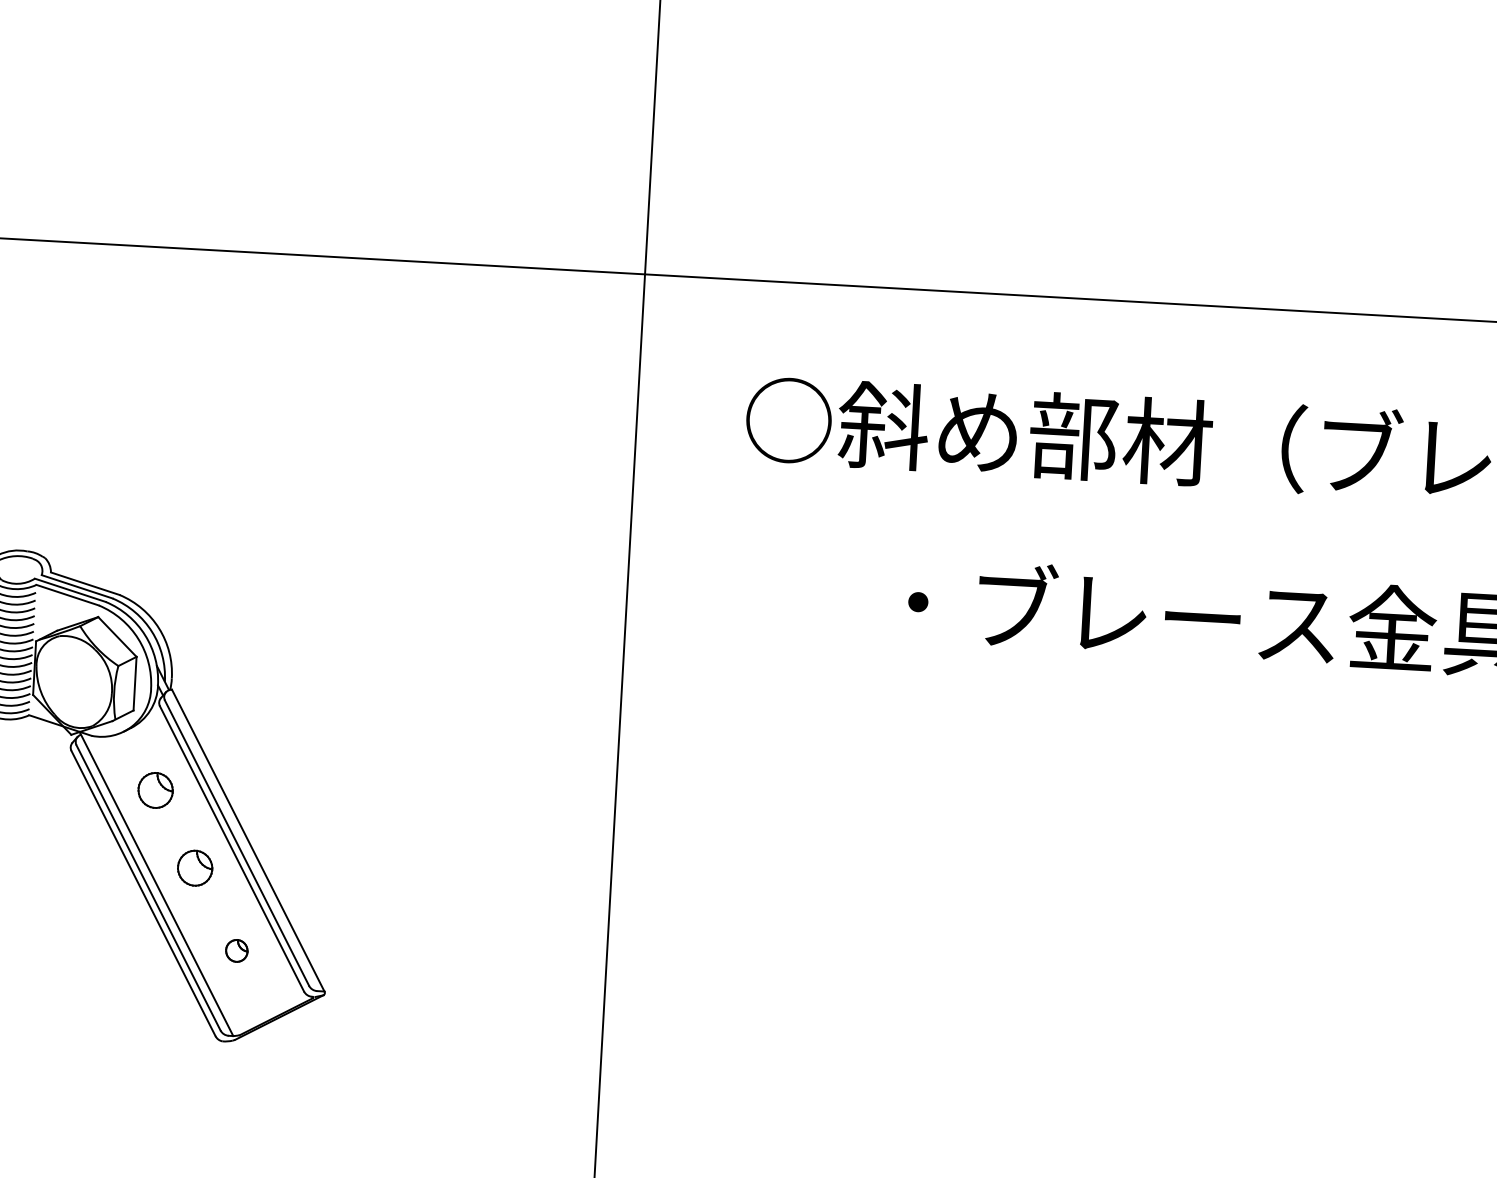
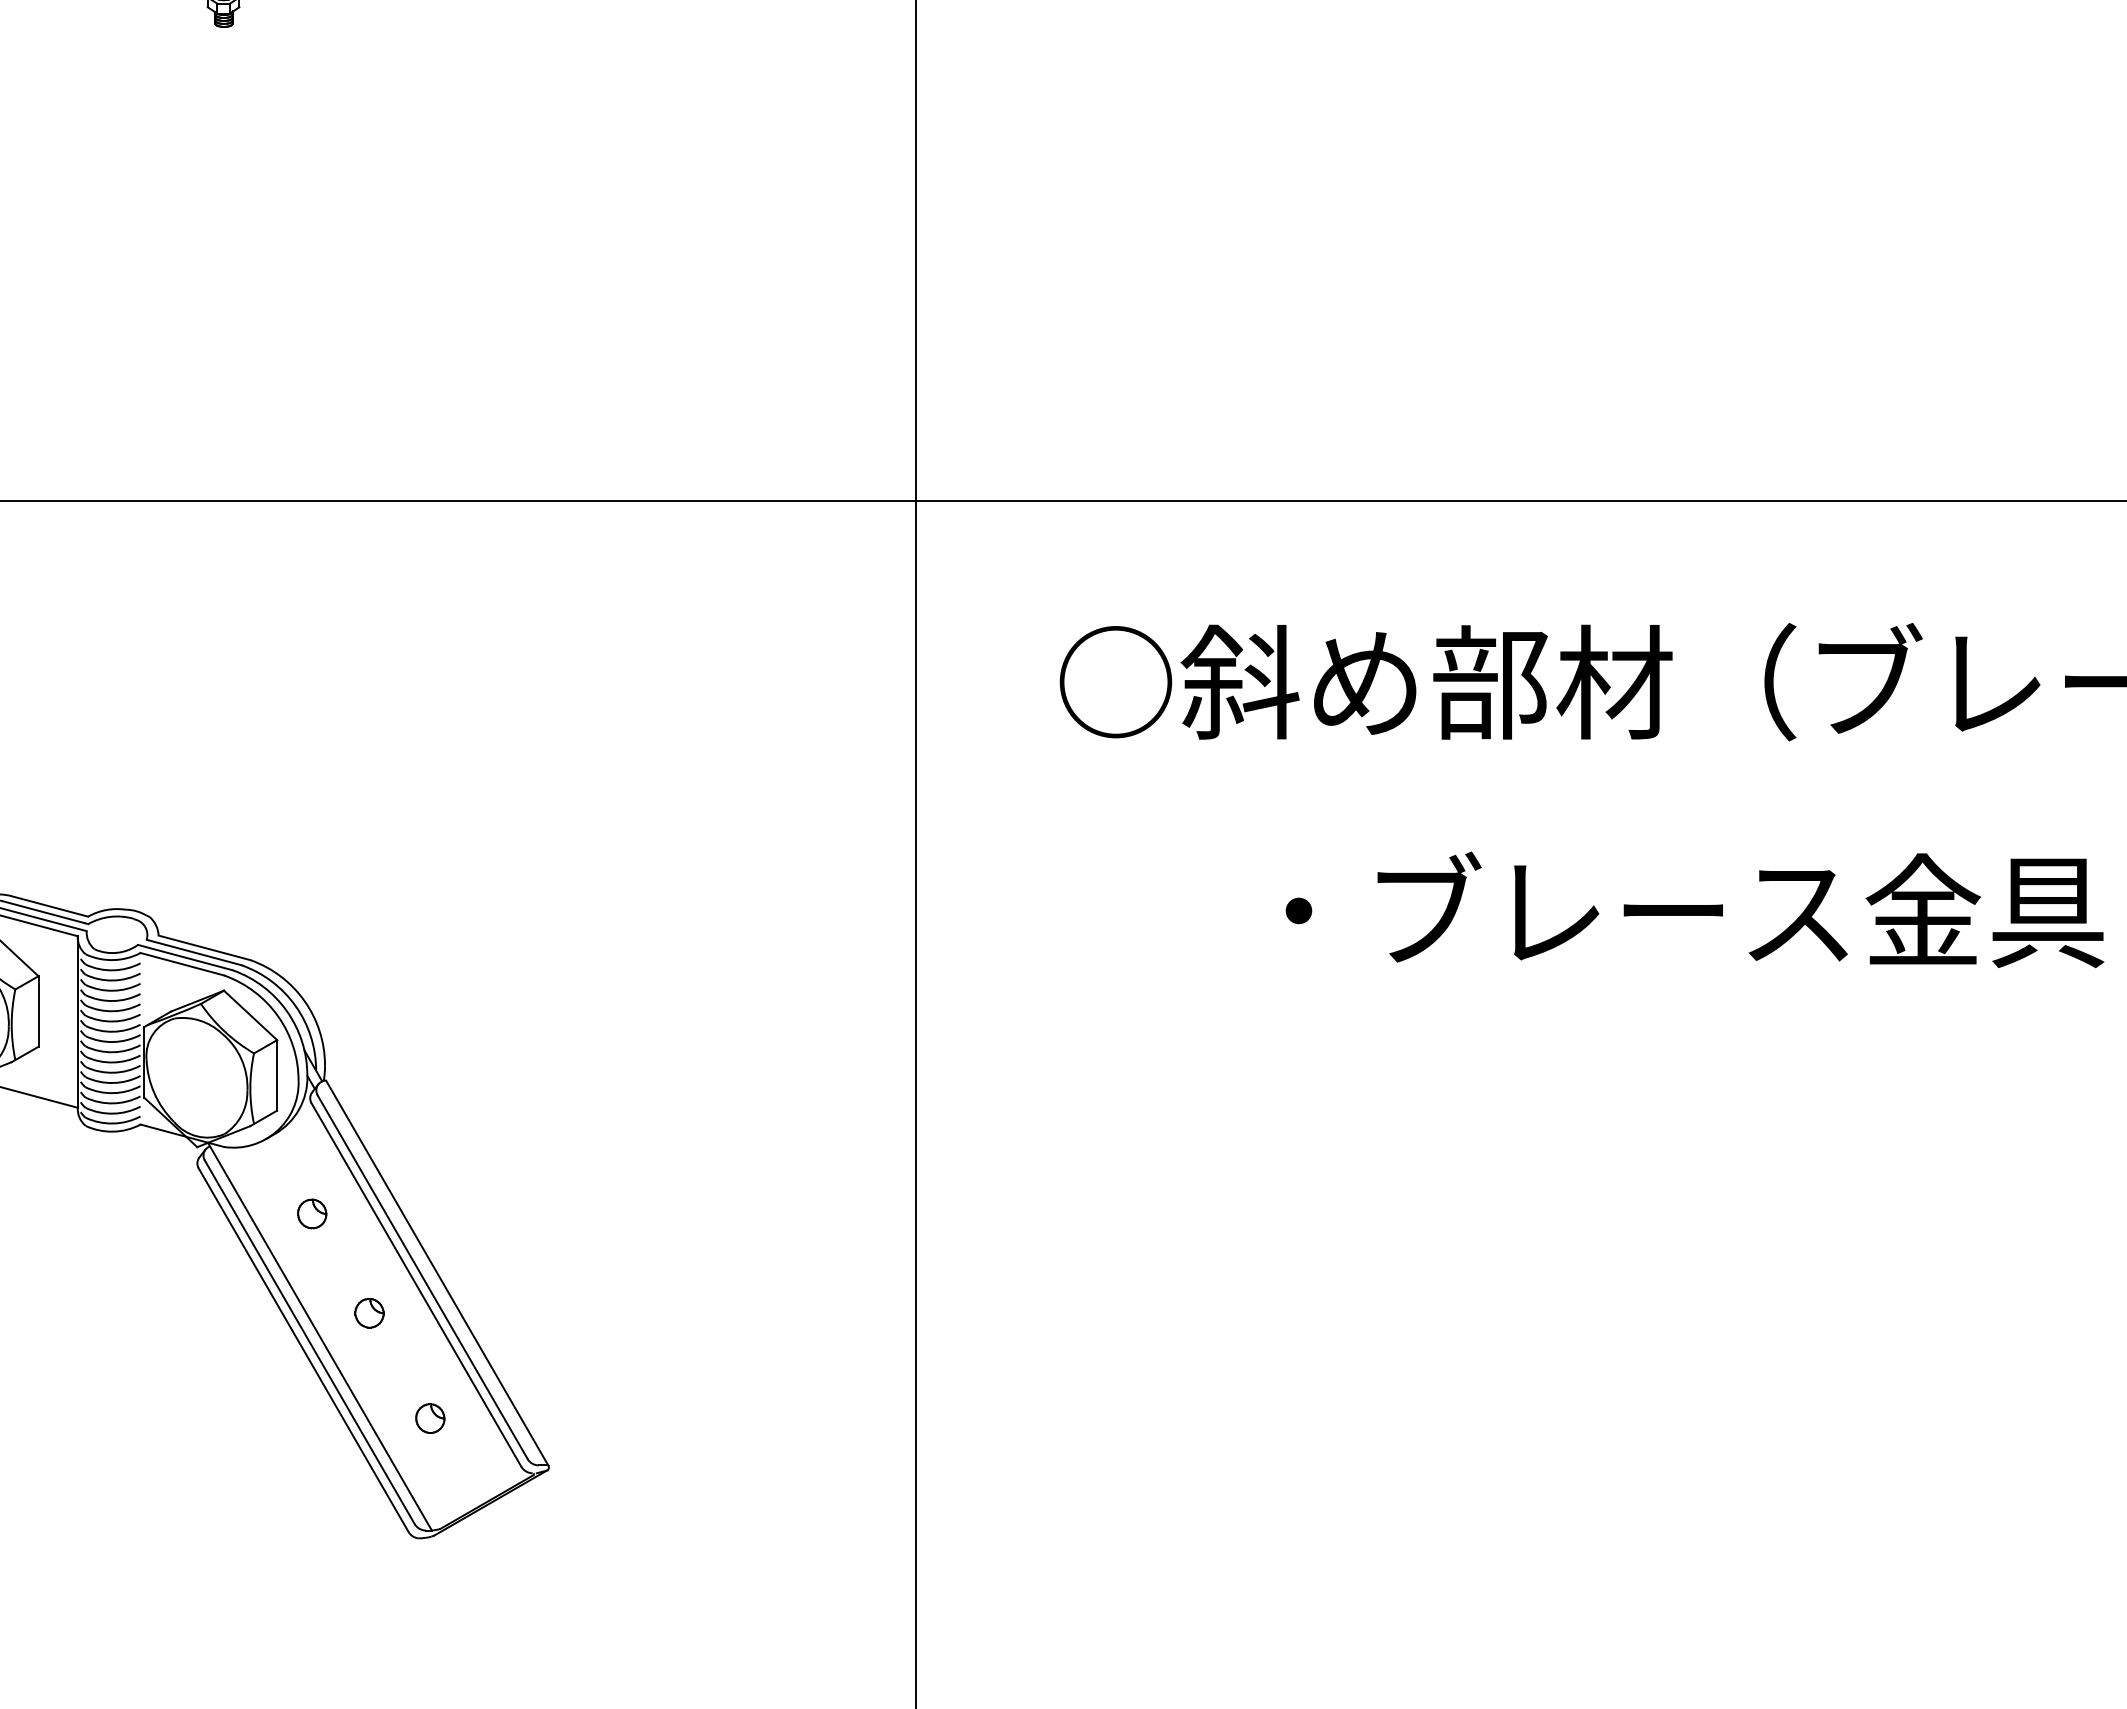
part: (156, 790) -> (312, 1213), size x0.62
part: (195, 868) -> (369, 1313), size x0.62

